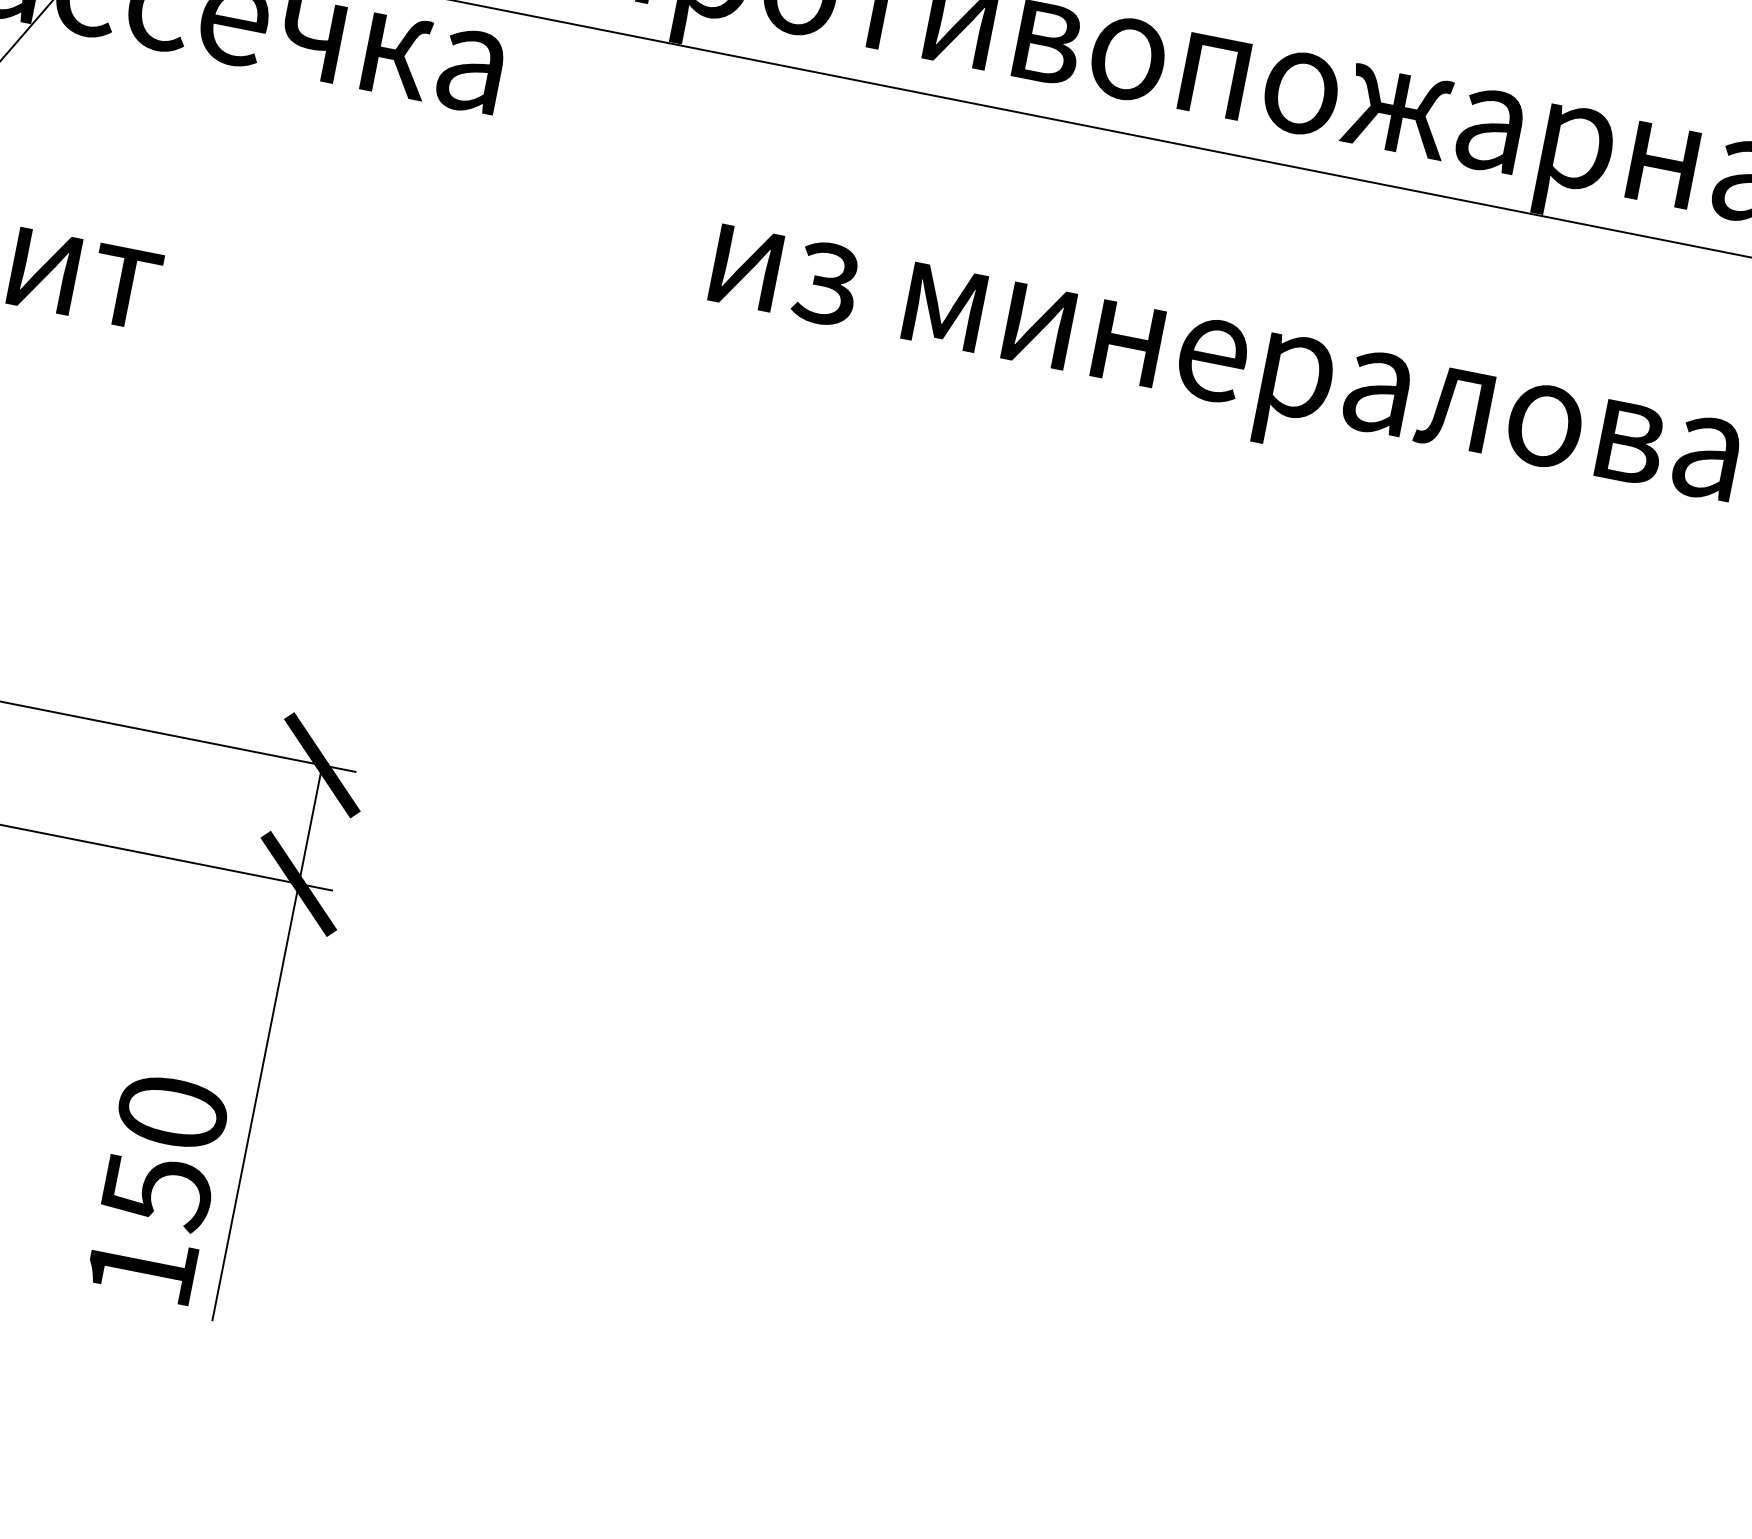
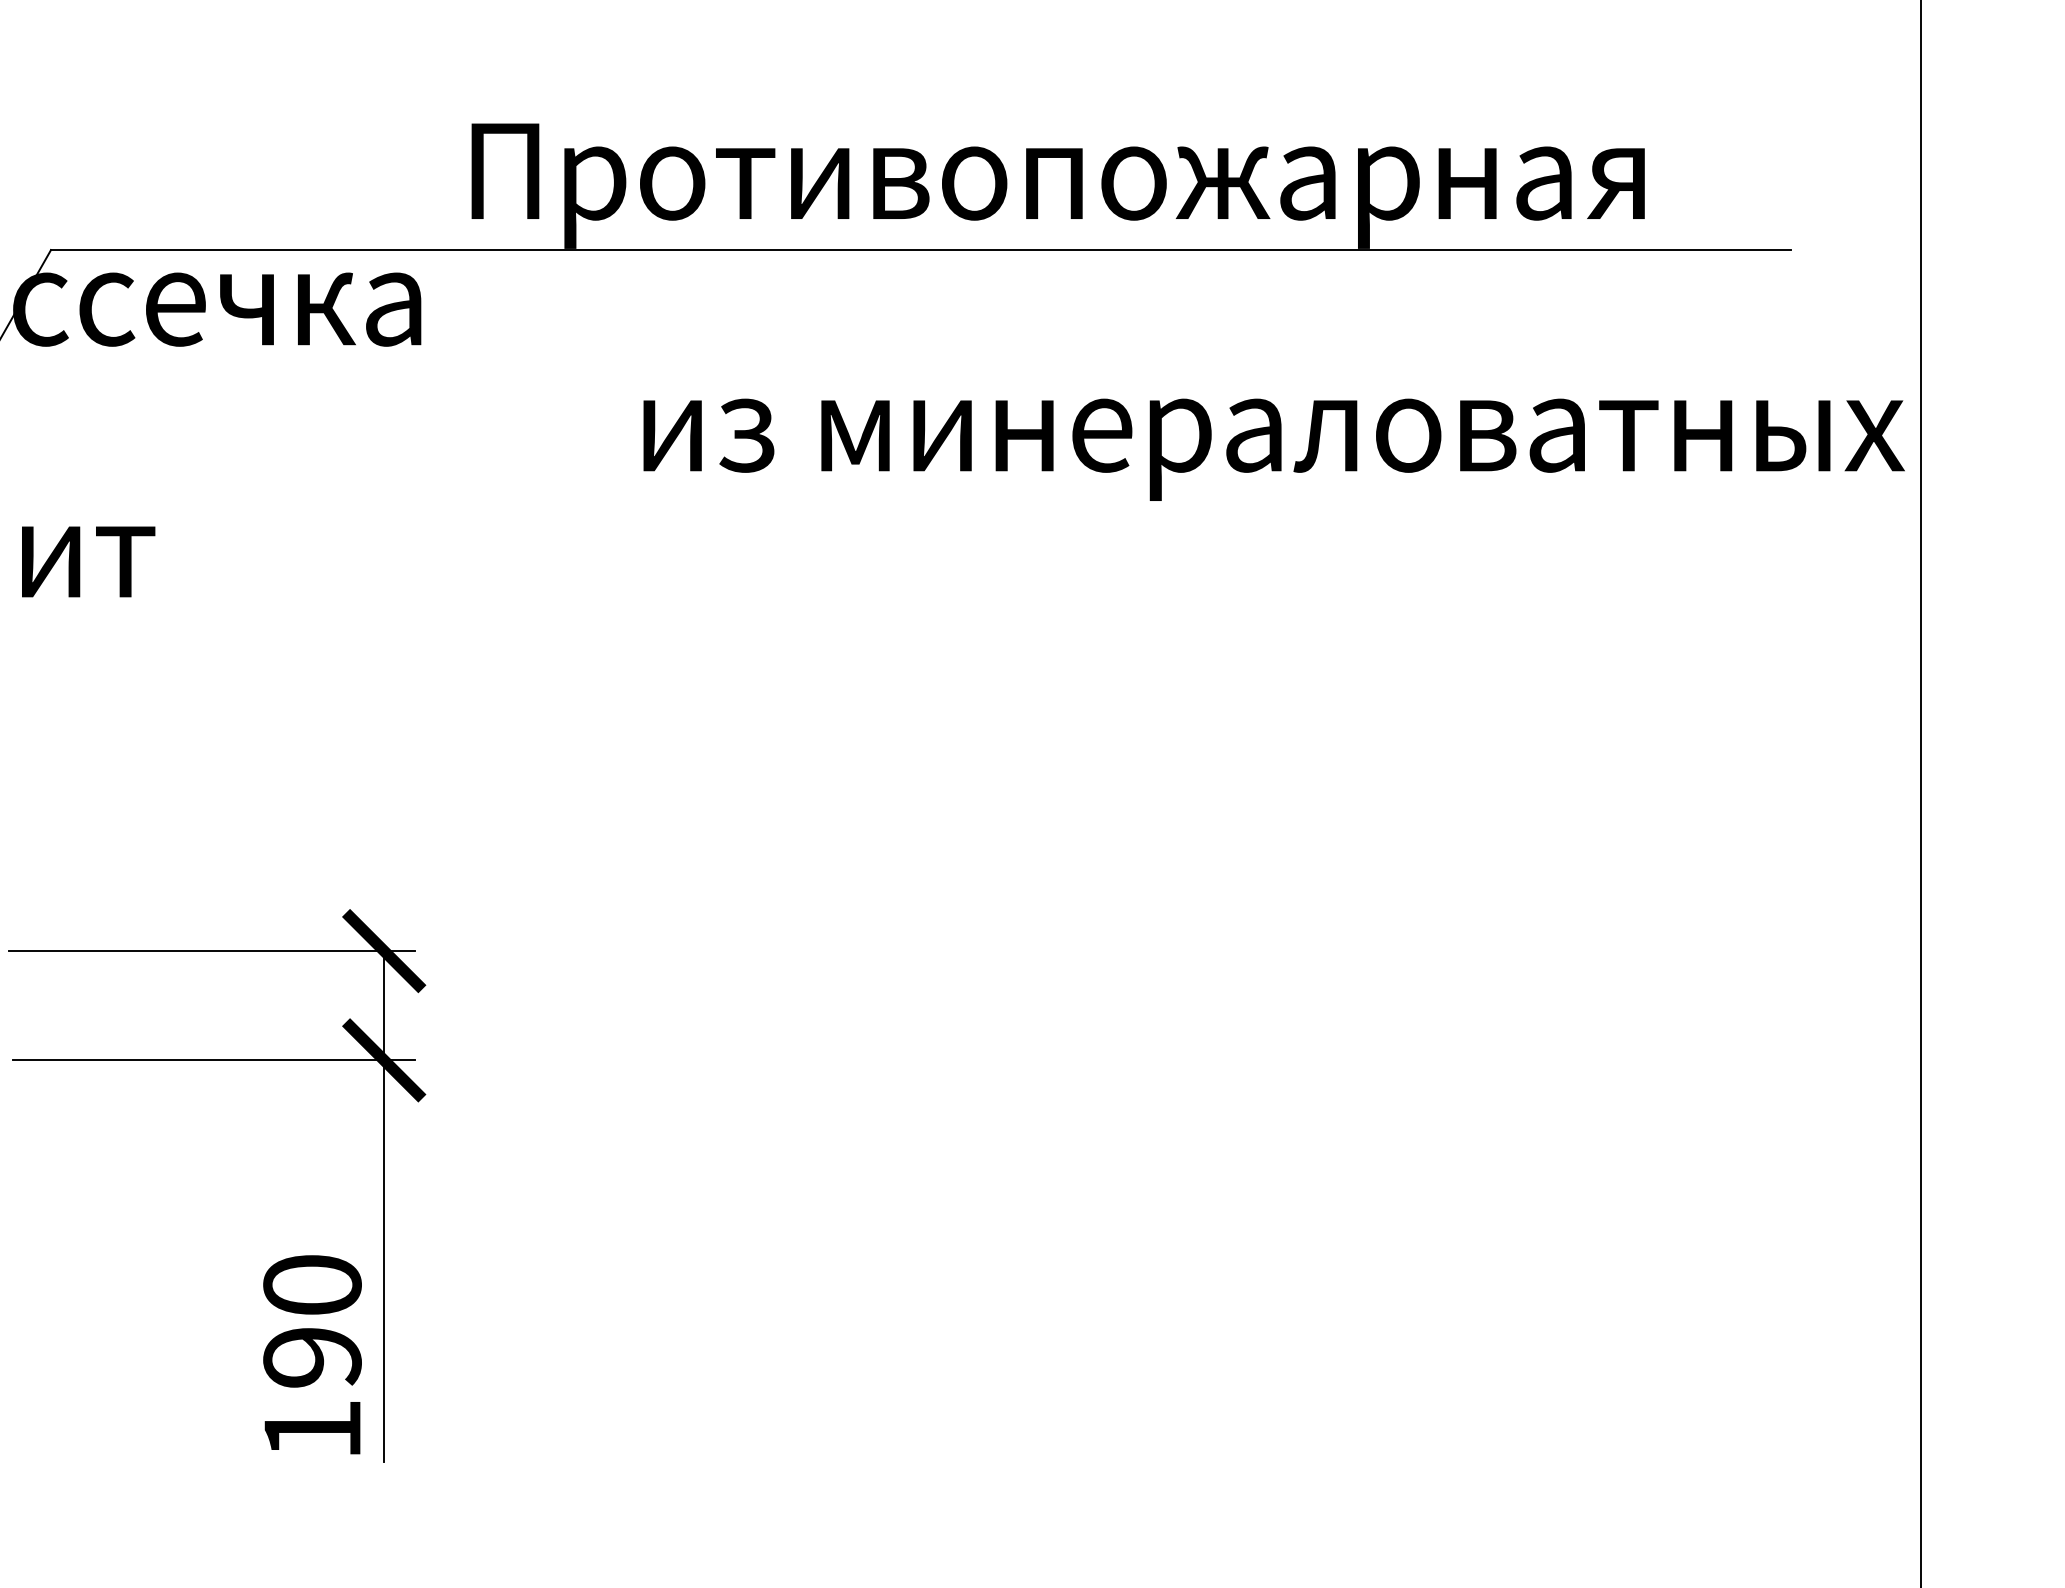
text: (156, 1192) -> (312, 1358), 150 -> 190

